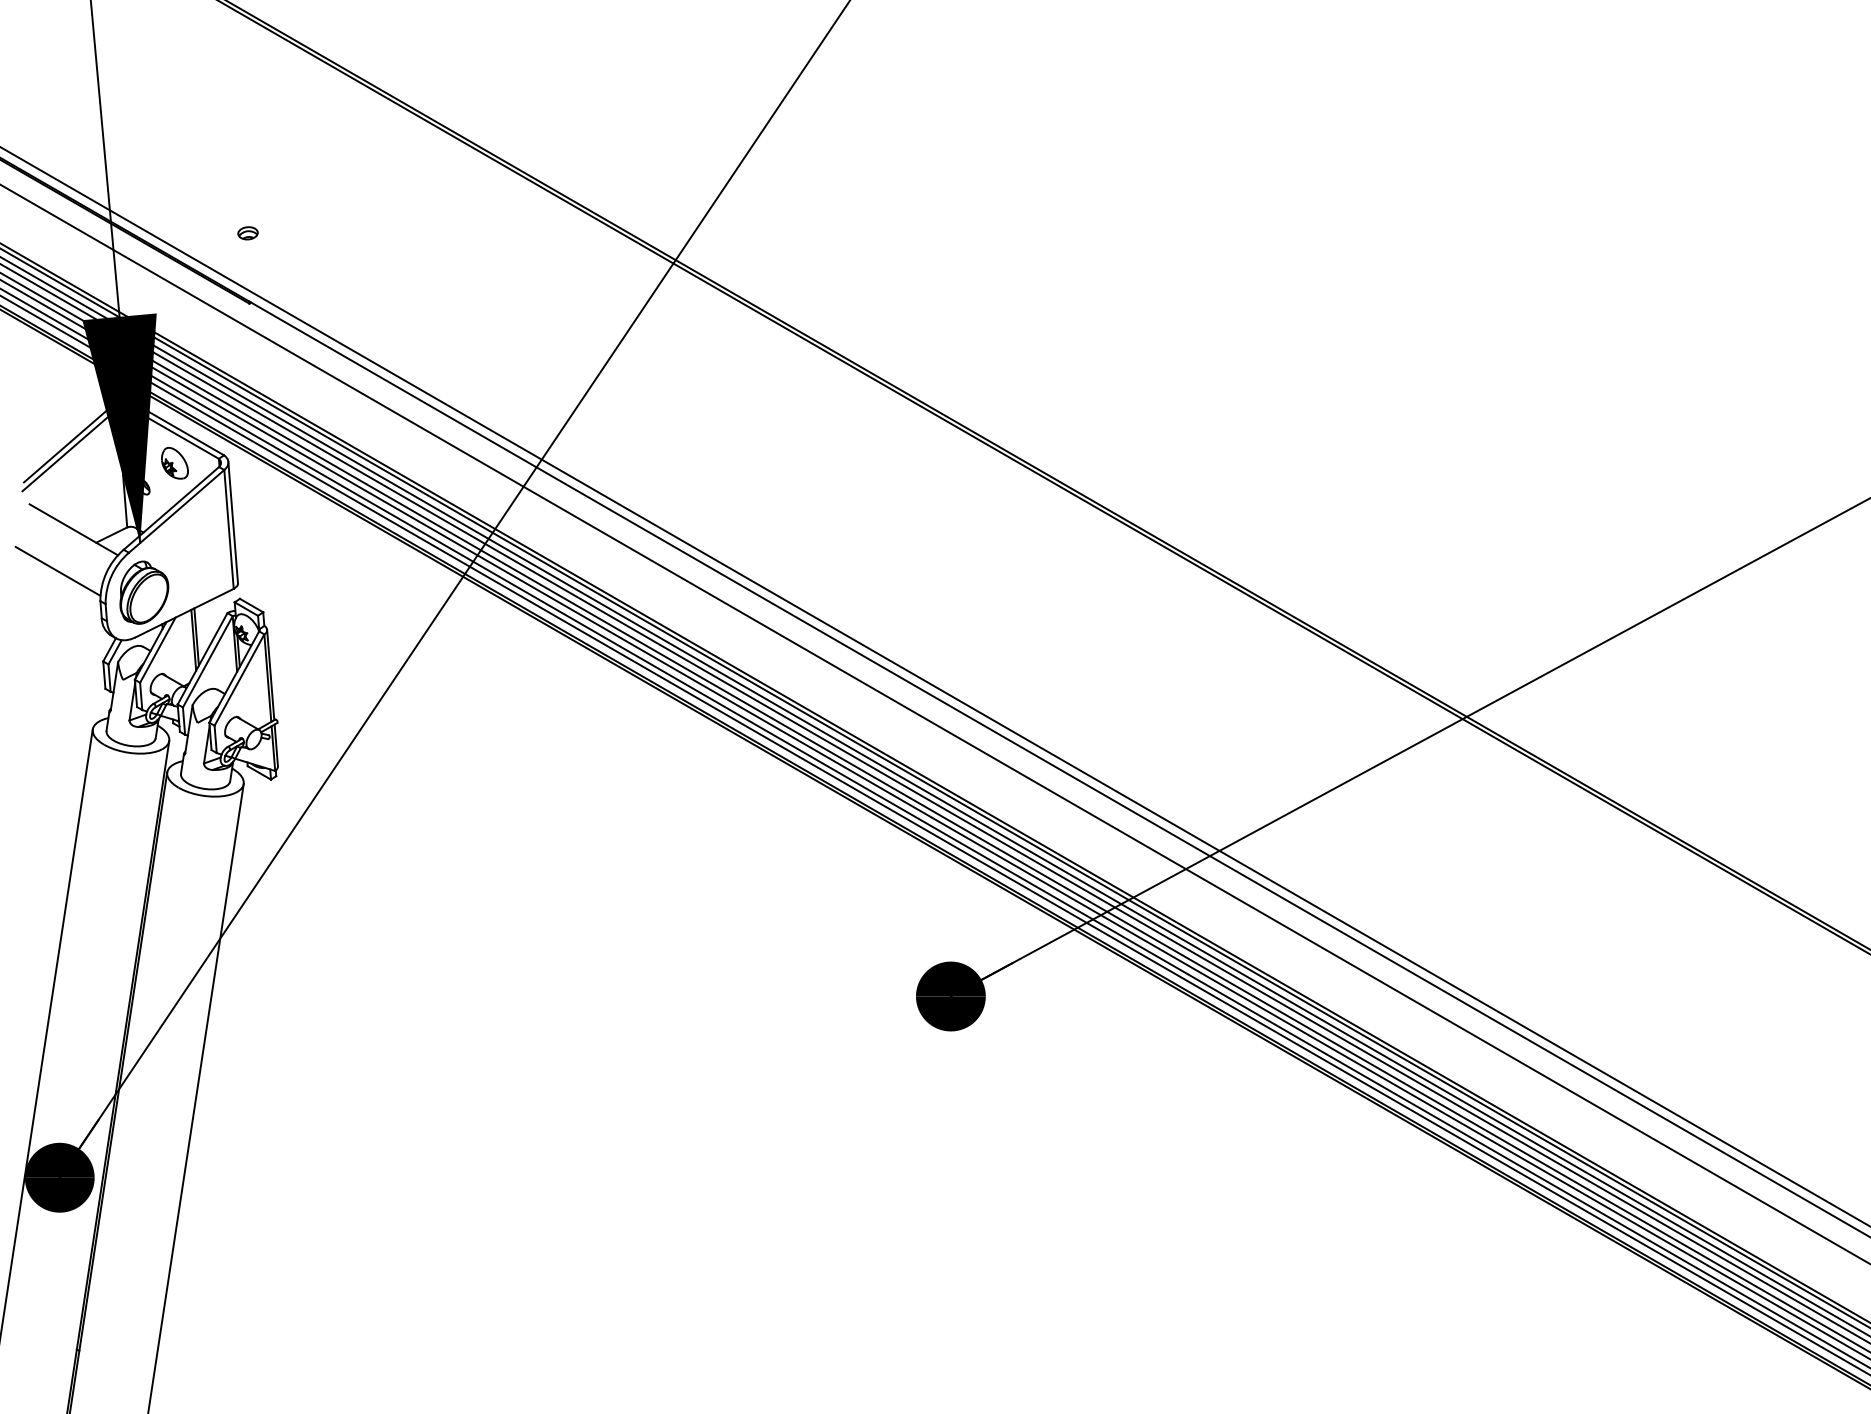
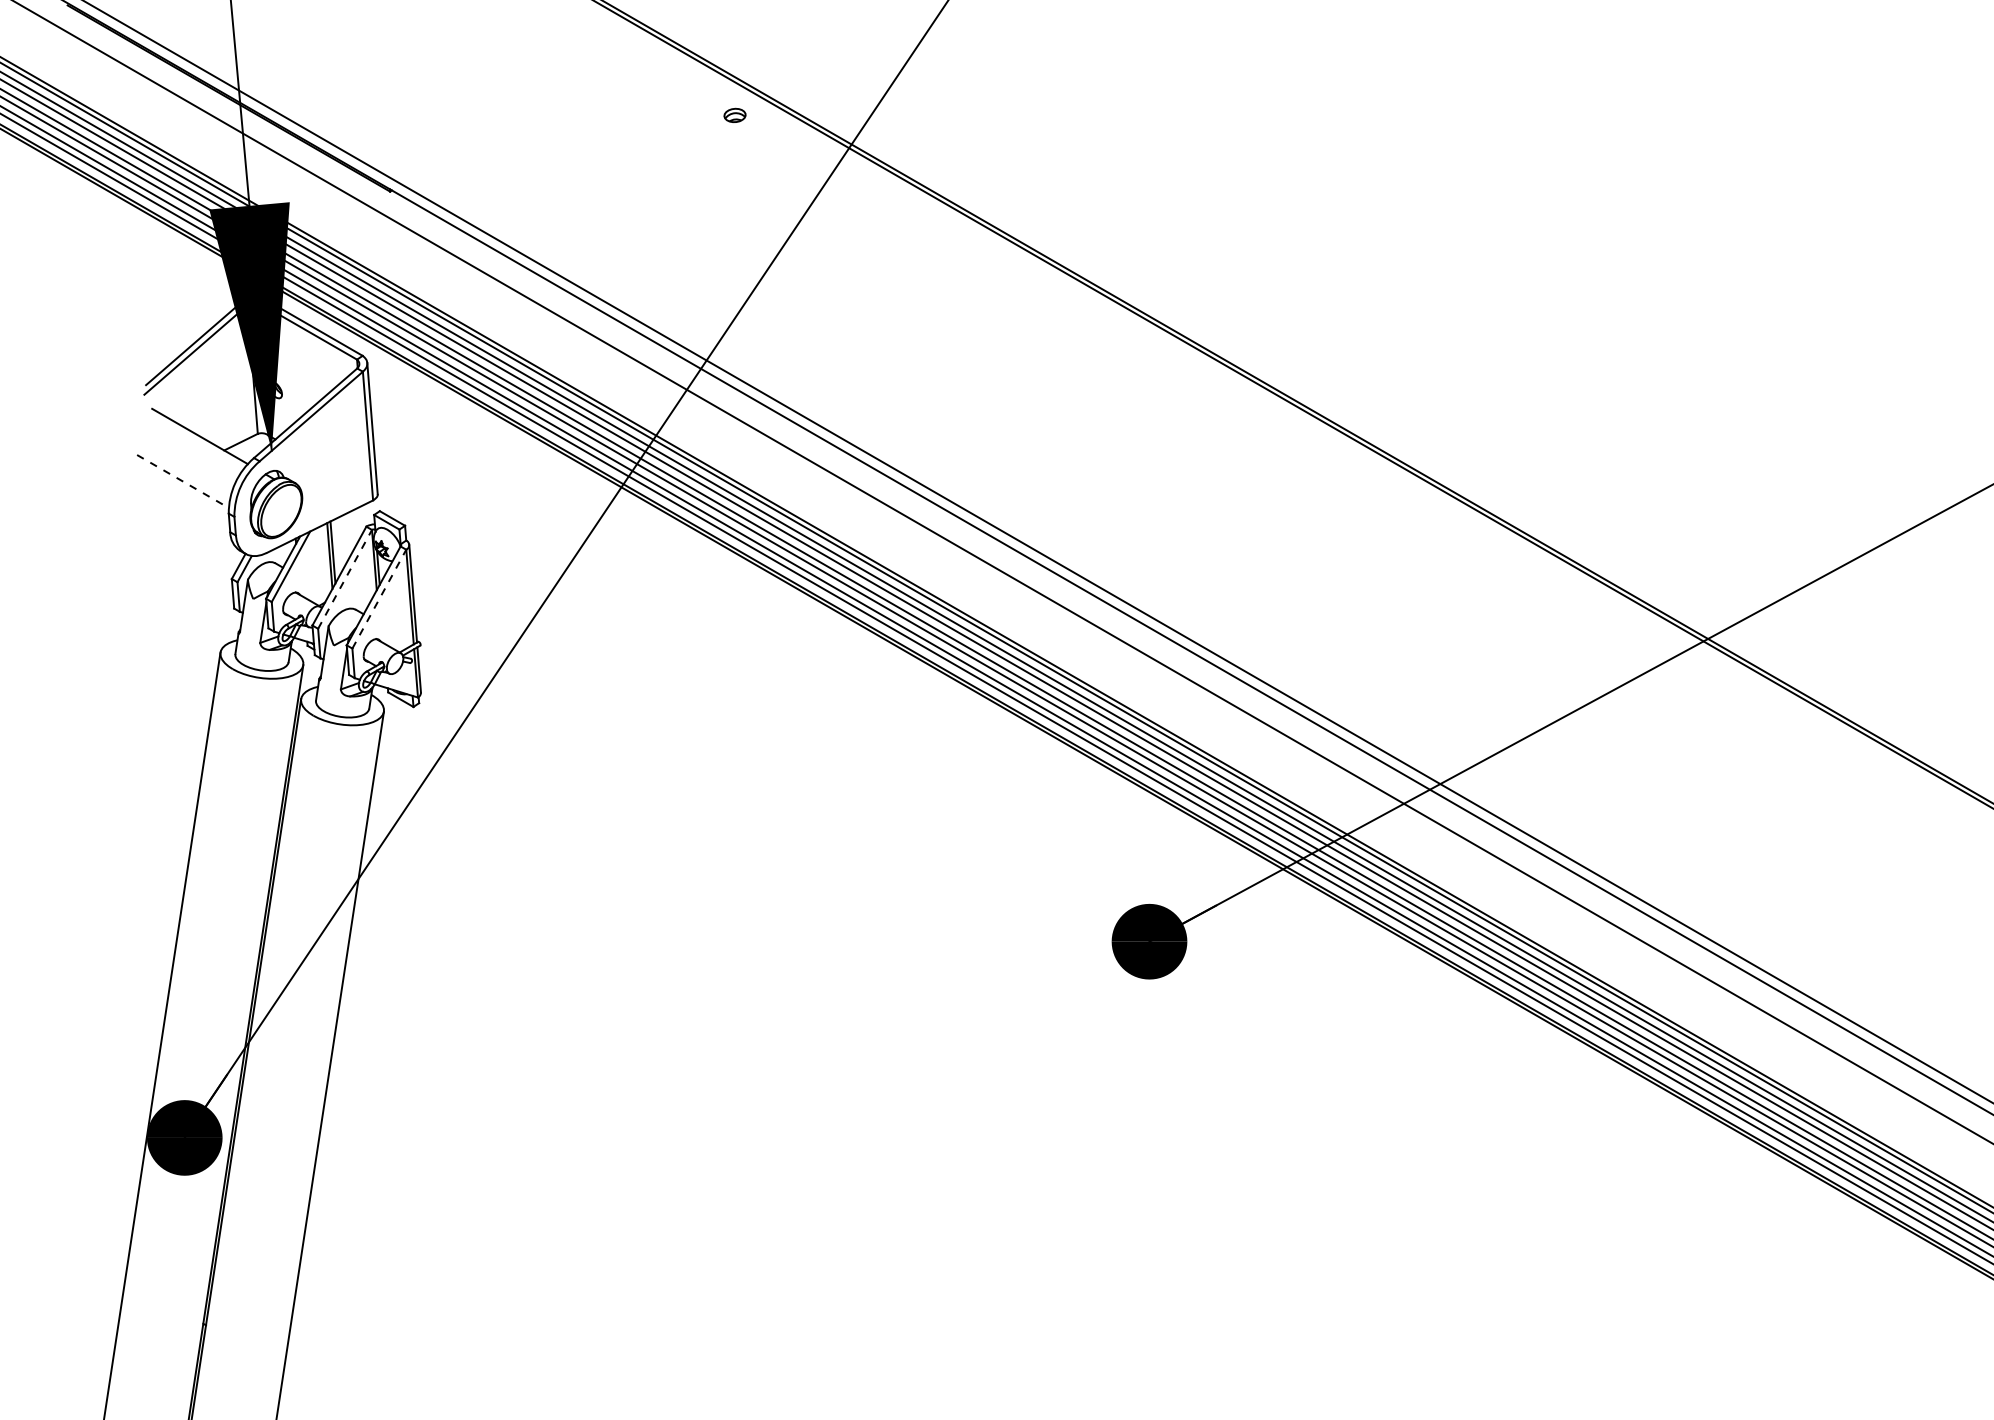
part: (247, 233) -> (734, 115), moved
part: (174, 463) -> (308, 364), removed
line: (58, 571) -> (183, 481), solid -> dashed
line: (207, 661) -> (344, 579), solid -> dashed
line: (239, 680) -> (379, 599), solid -> dashed

